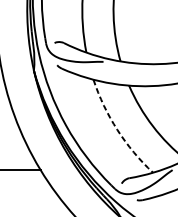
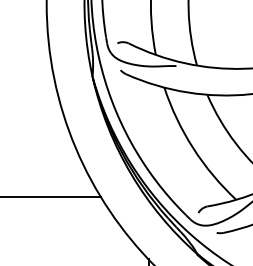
arc: (117, 130) -> (193, 148), dashed -> solid

